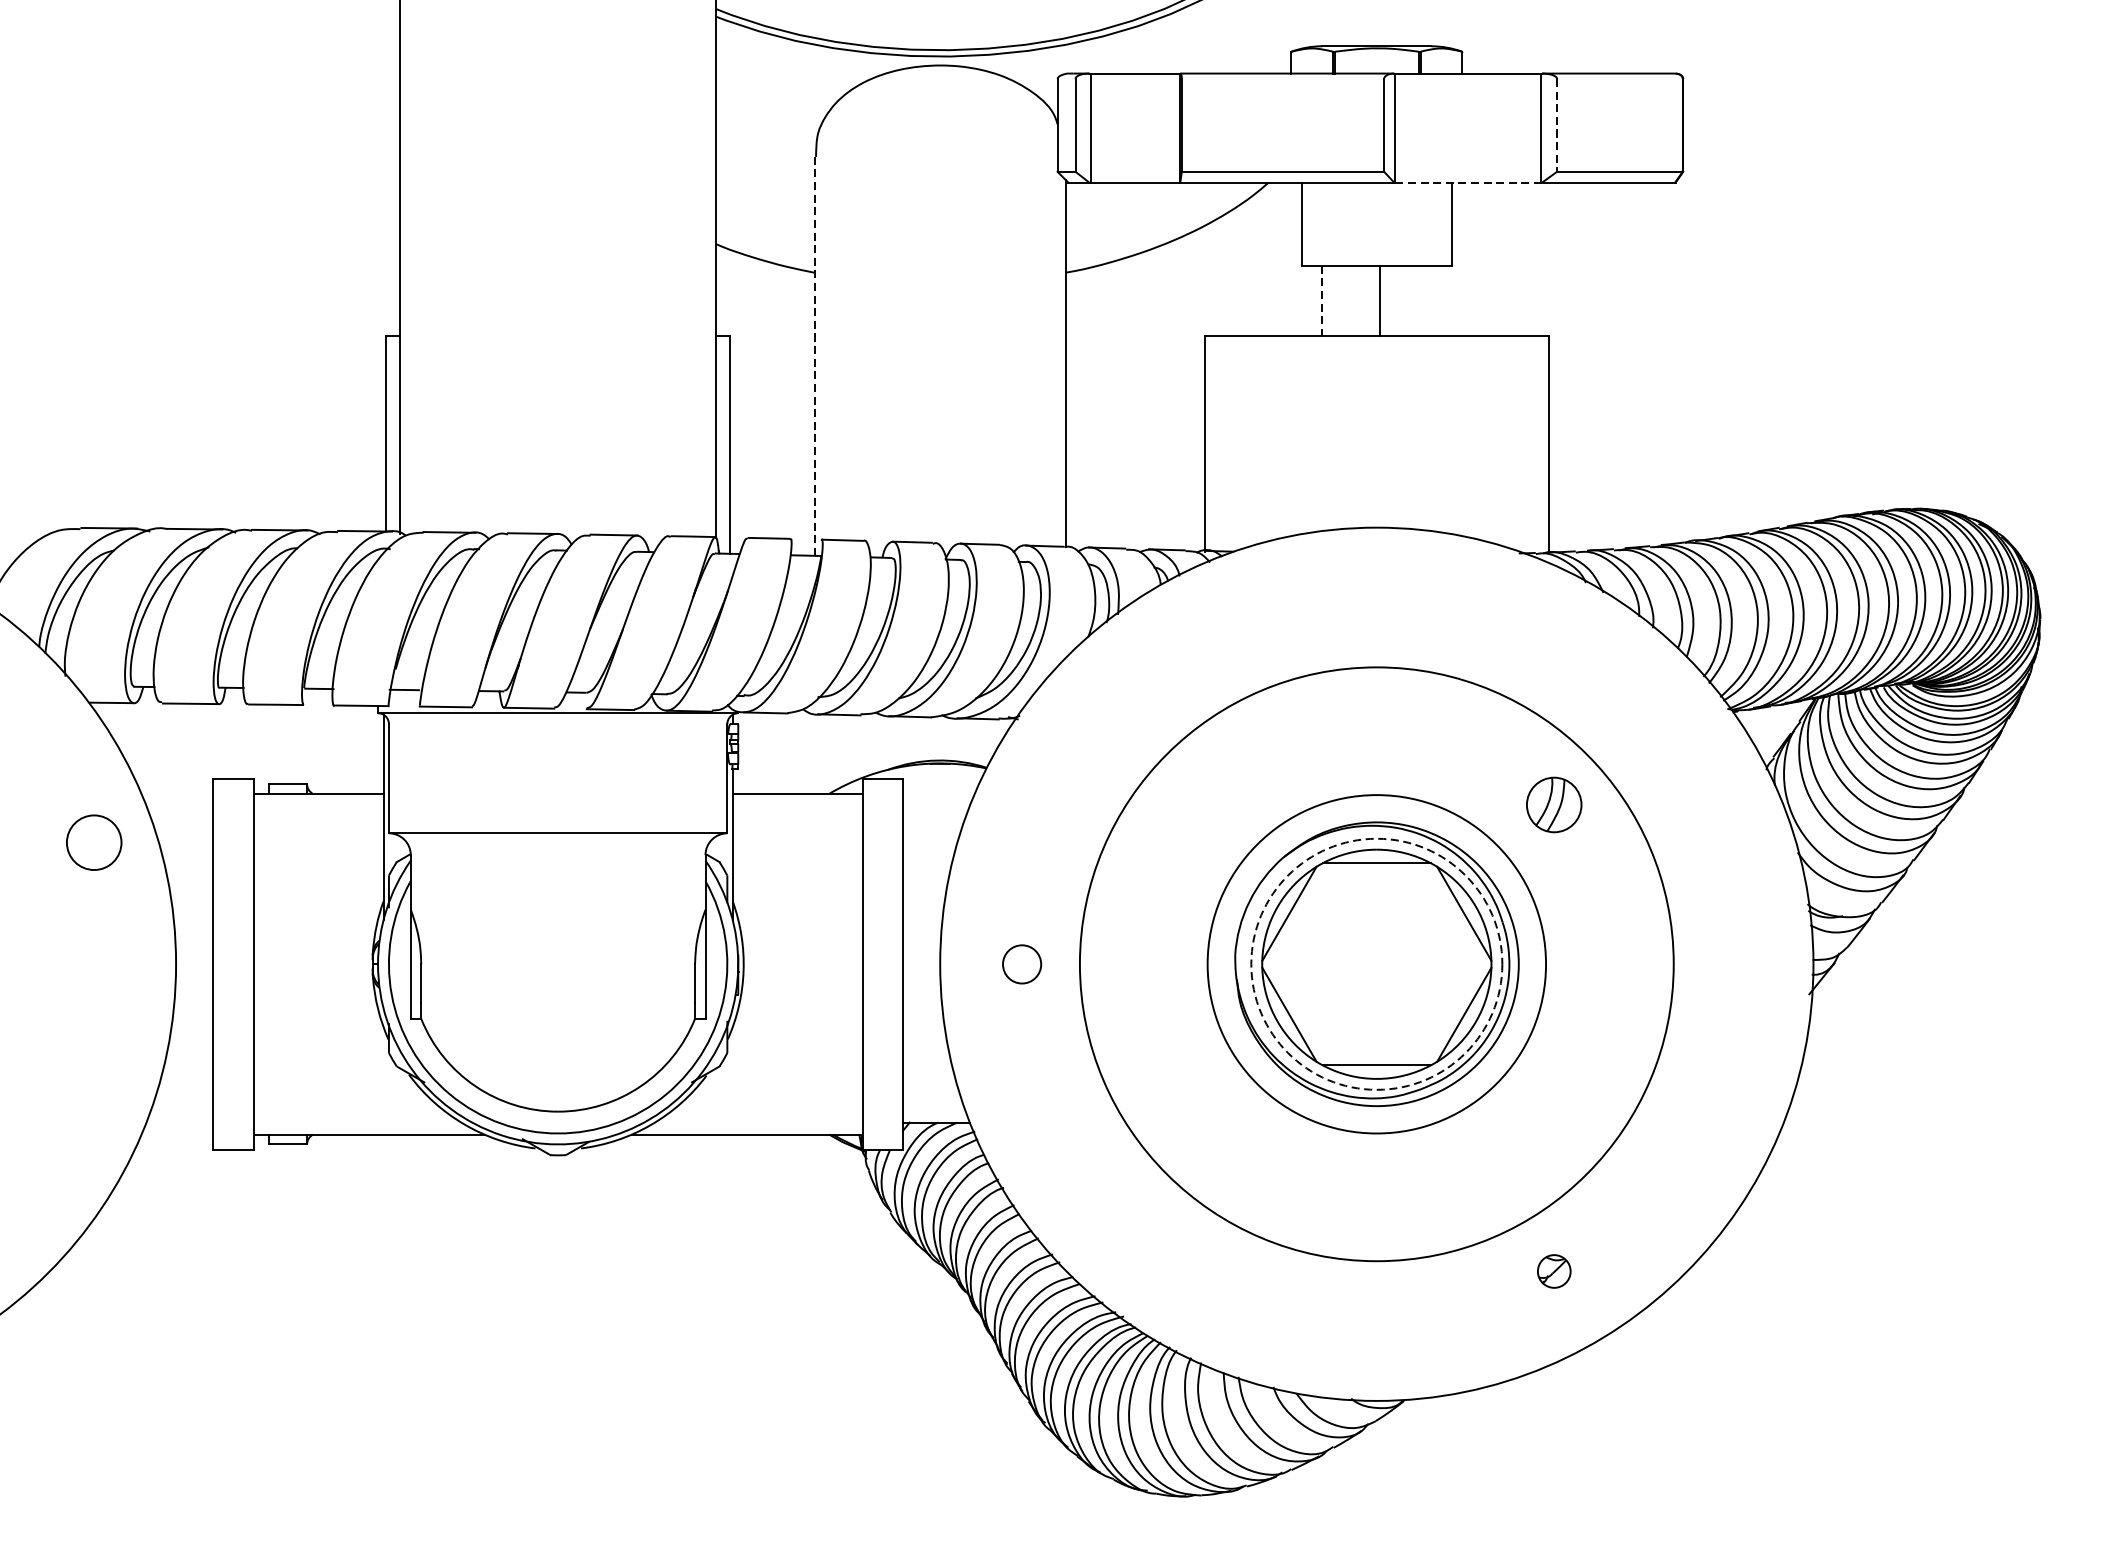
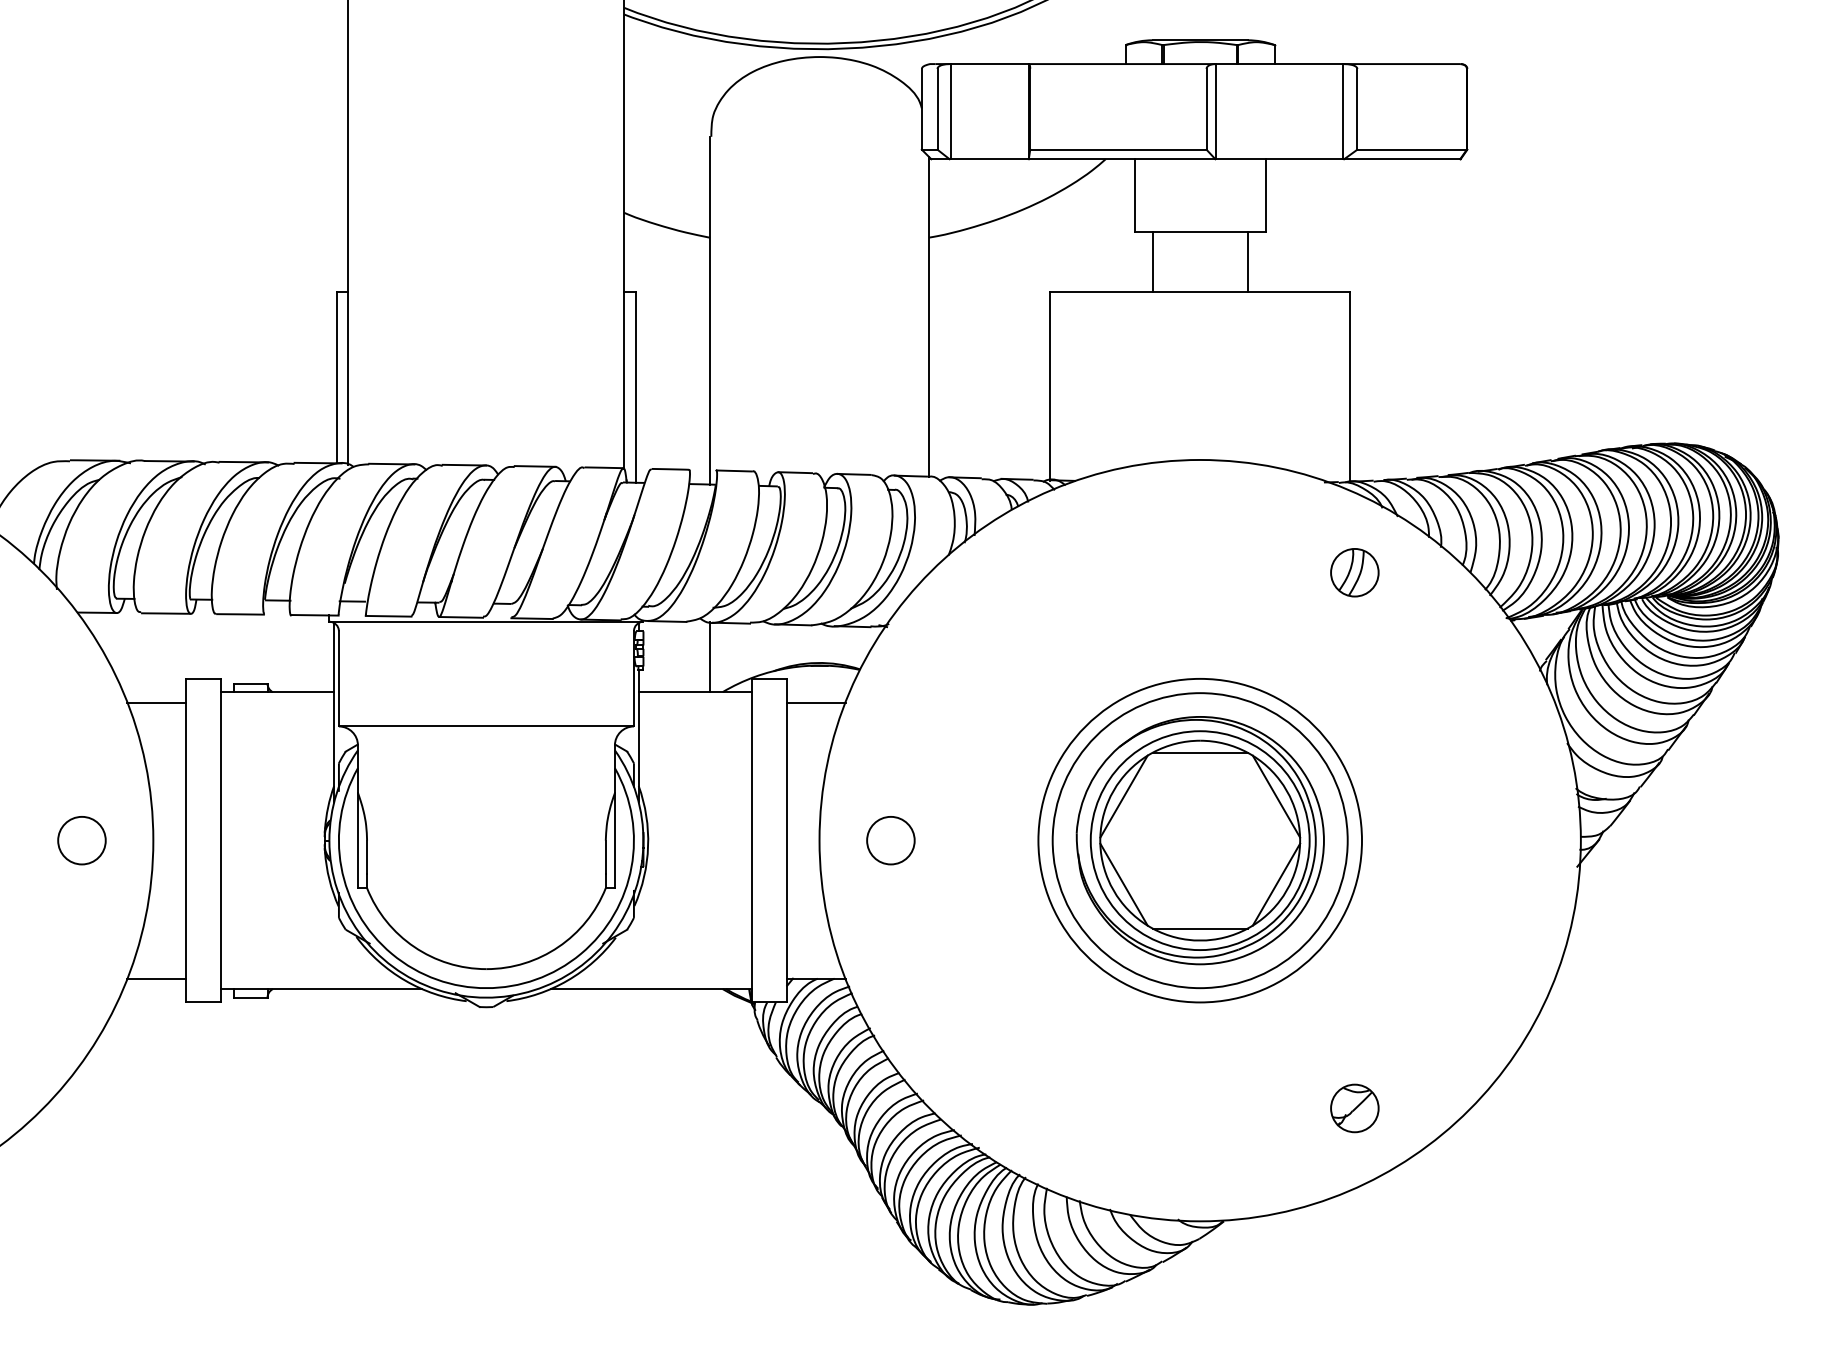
line: (1557, 125) -> (1357, 109), dashed -> solid
line: (1468, 183) -> (1280, 159), dashed -> solid
line: (1379, 300) -> (1247, 261), moved
line: (1322, 301) -> (1152, 262), dashed -> solid
line: (815, 356) -> (710, 310), dashed -> solid
line: (815, 753) -> (710, 656), added
part: (1553, 804) -> (1354, 572), moved
line: (179, 805) -> (156, 702), added
line: (936, 805) -> (816, 702), added
circle: (93, 842) -> (81, 840), moved
circle: (1021, 964) -> (890, 840), size x1.43
circle: (1376, 964) -> (1199, 840), dashed -> solid
circle: (1376, 964) -> (1199, 840), size x0.62
line: (179, 1122) -> (156, 978), added
part: (1553, 1271) -> (1354, 1108), size x1.67

